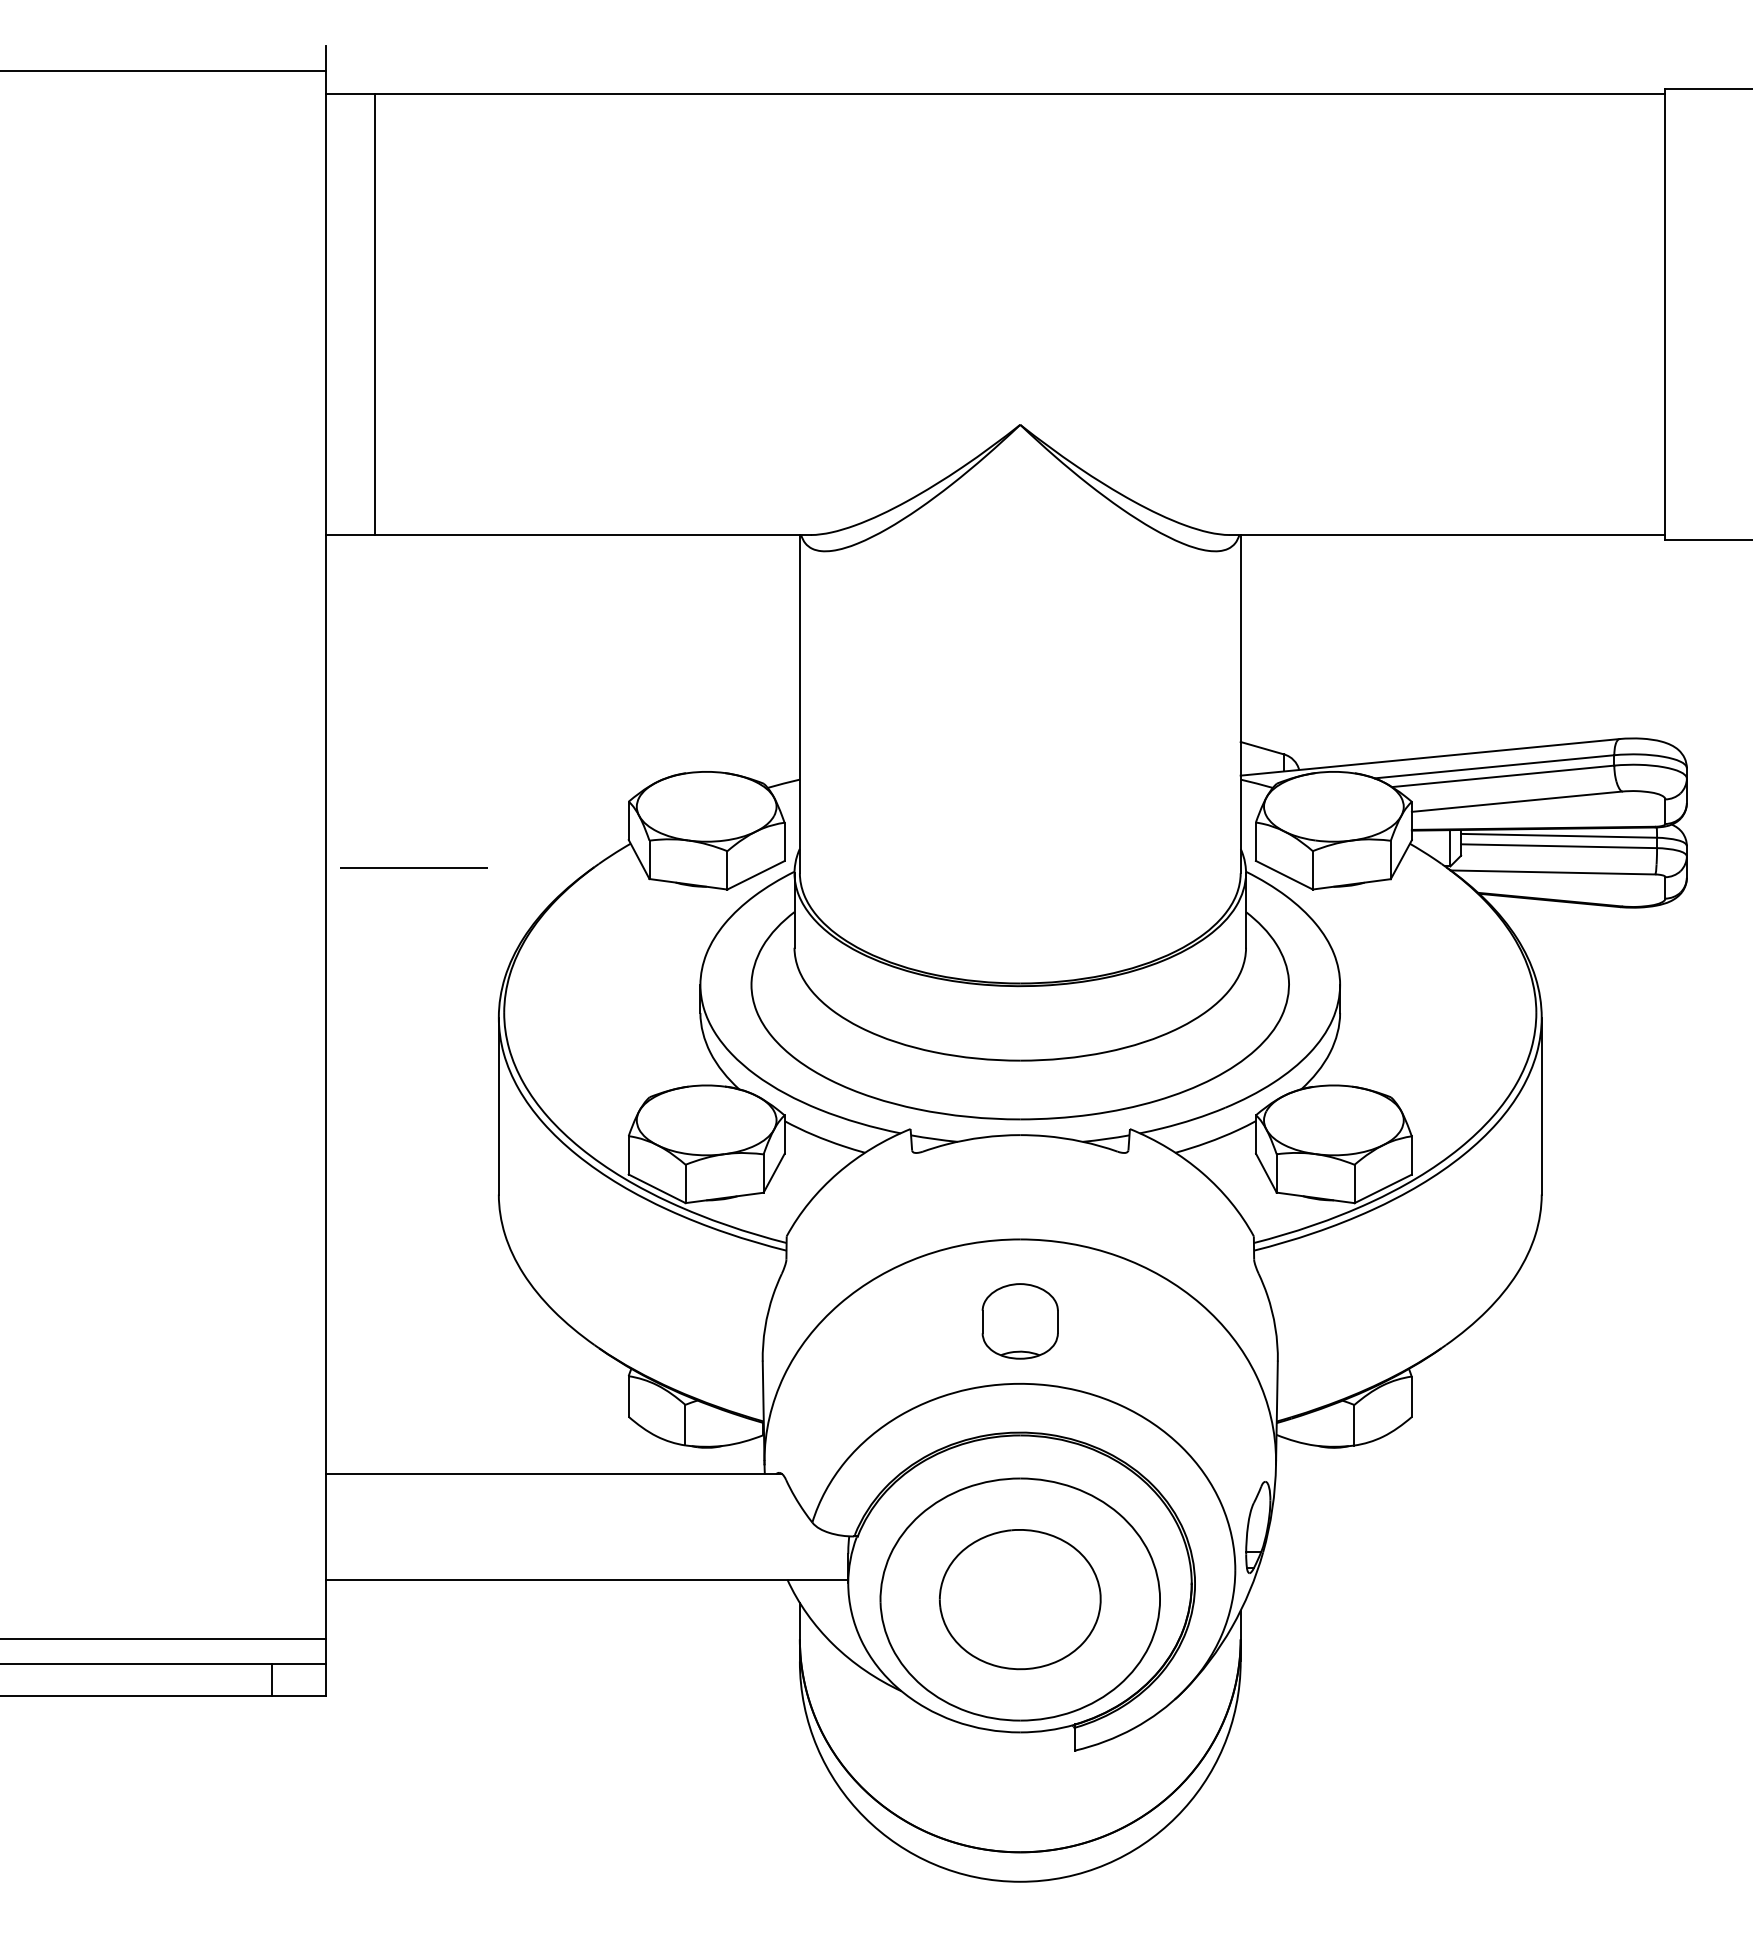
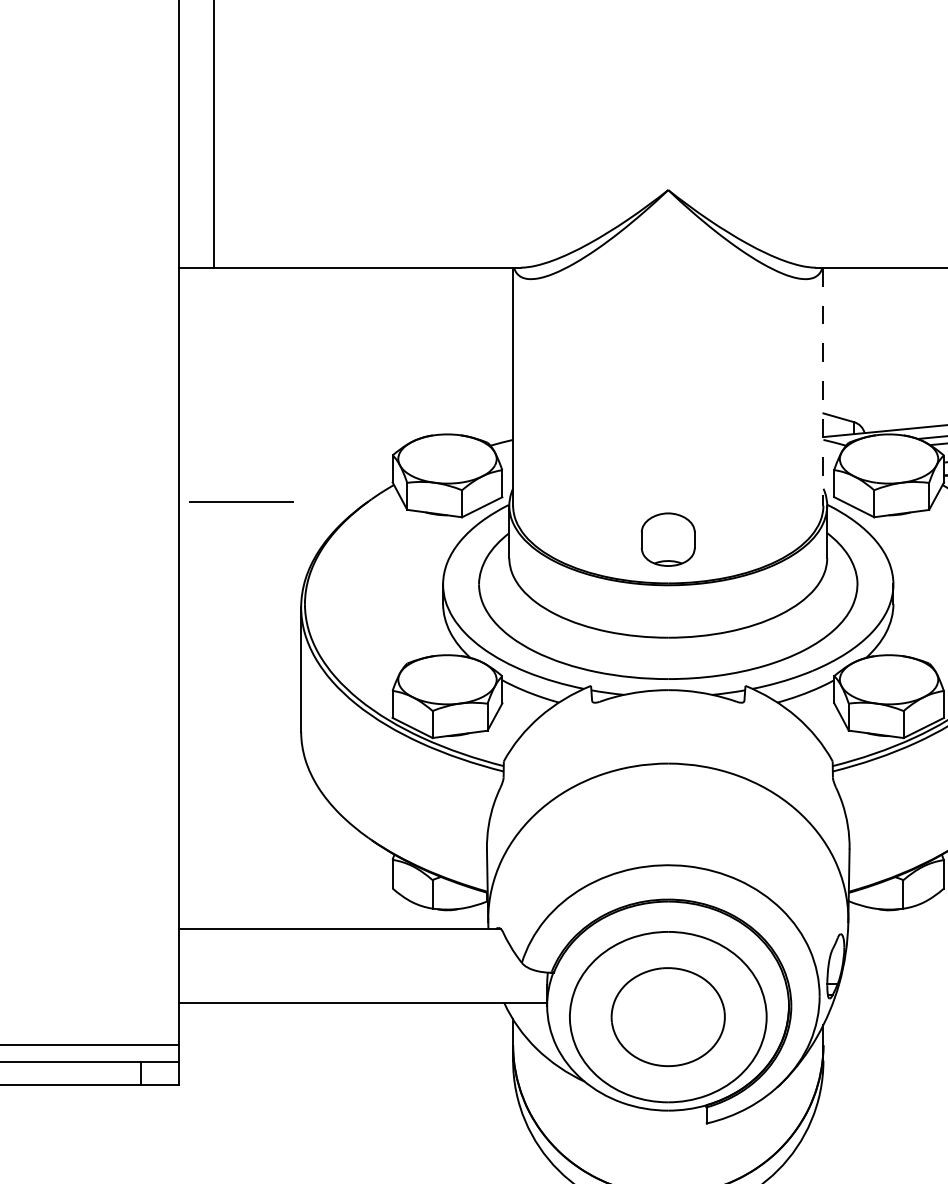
line: (1240, 704) -> (823, 387), solid -> dashed
part: (1019, 1321) -> (667, 539), moved

